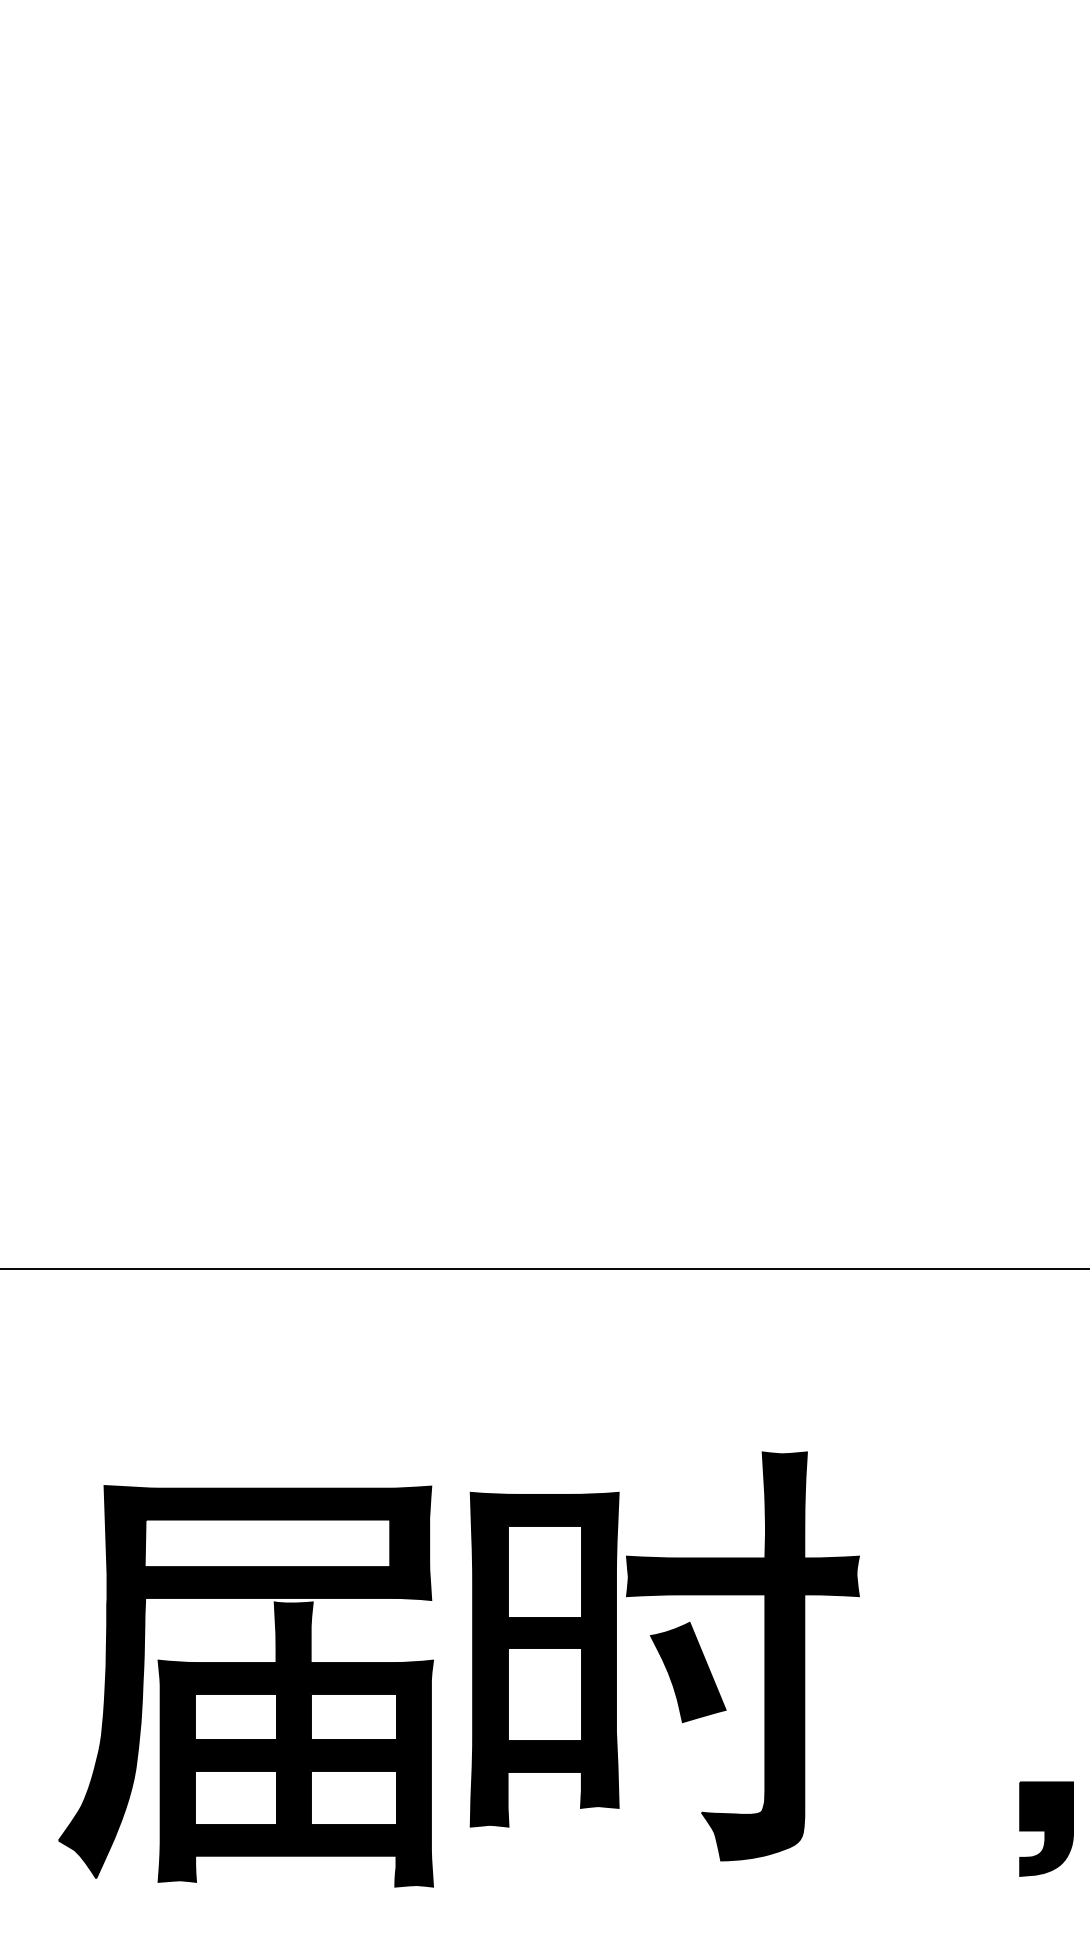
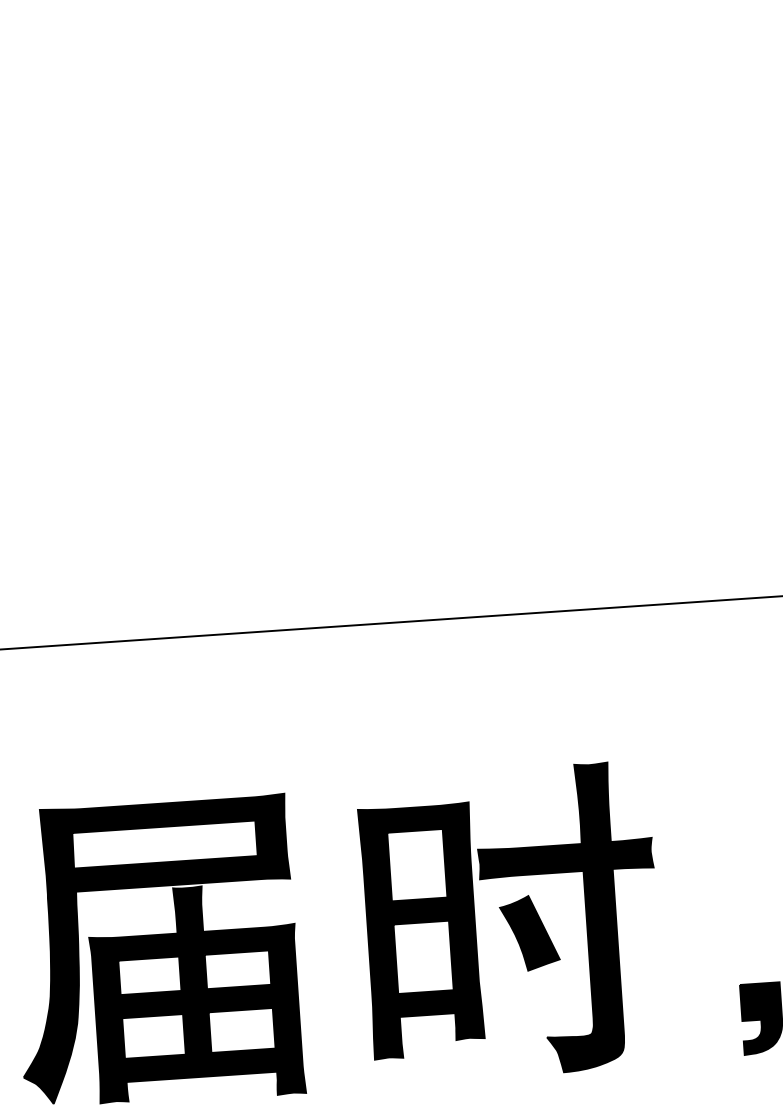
part: (664, 1656) -> (511, 922), moved

